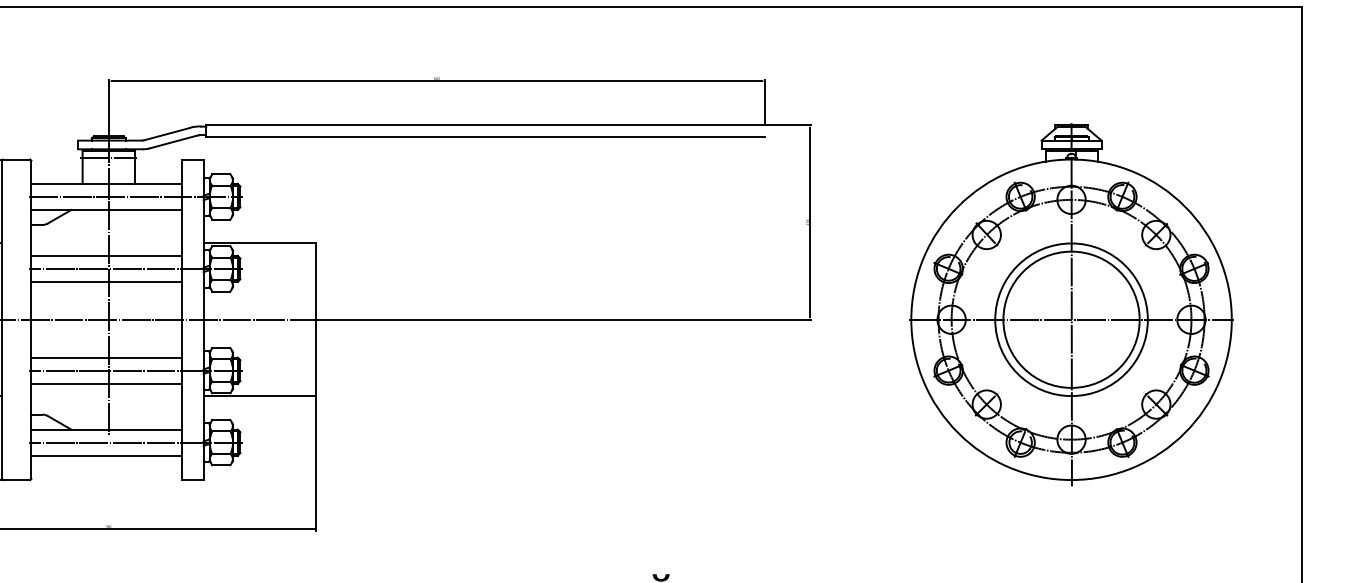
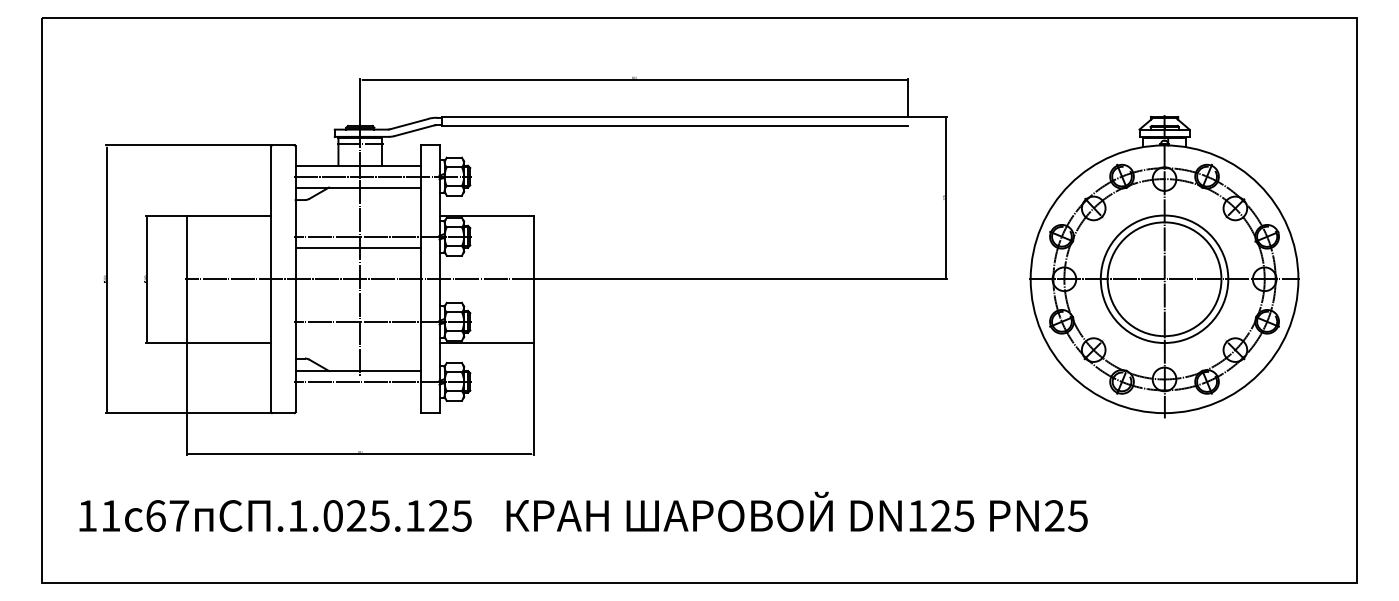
line: (106, 255) -> (358, 225), removed
line: (106, 357) -> (358, 310), removed
line: (106, 383) -> (358, 332), removed
line: (106, 455) -> (358, 392), removed

